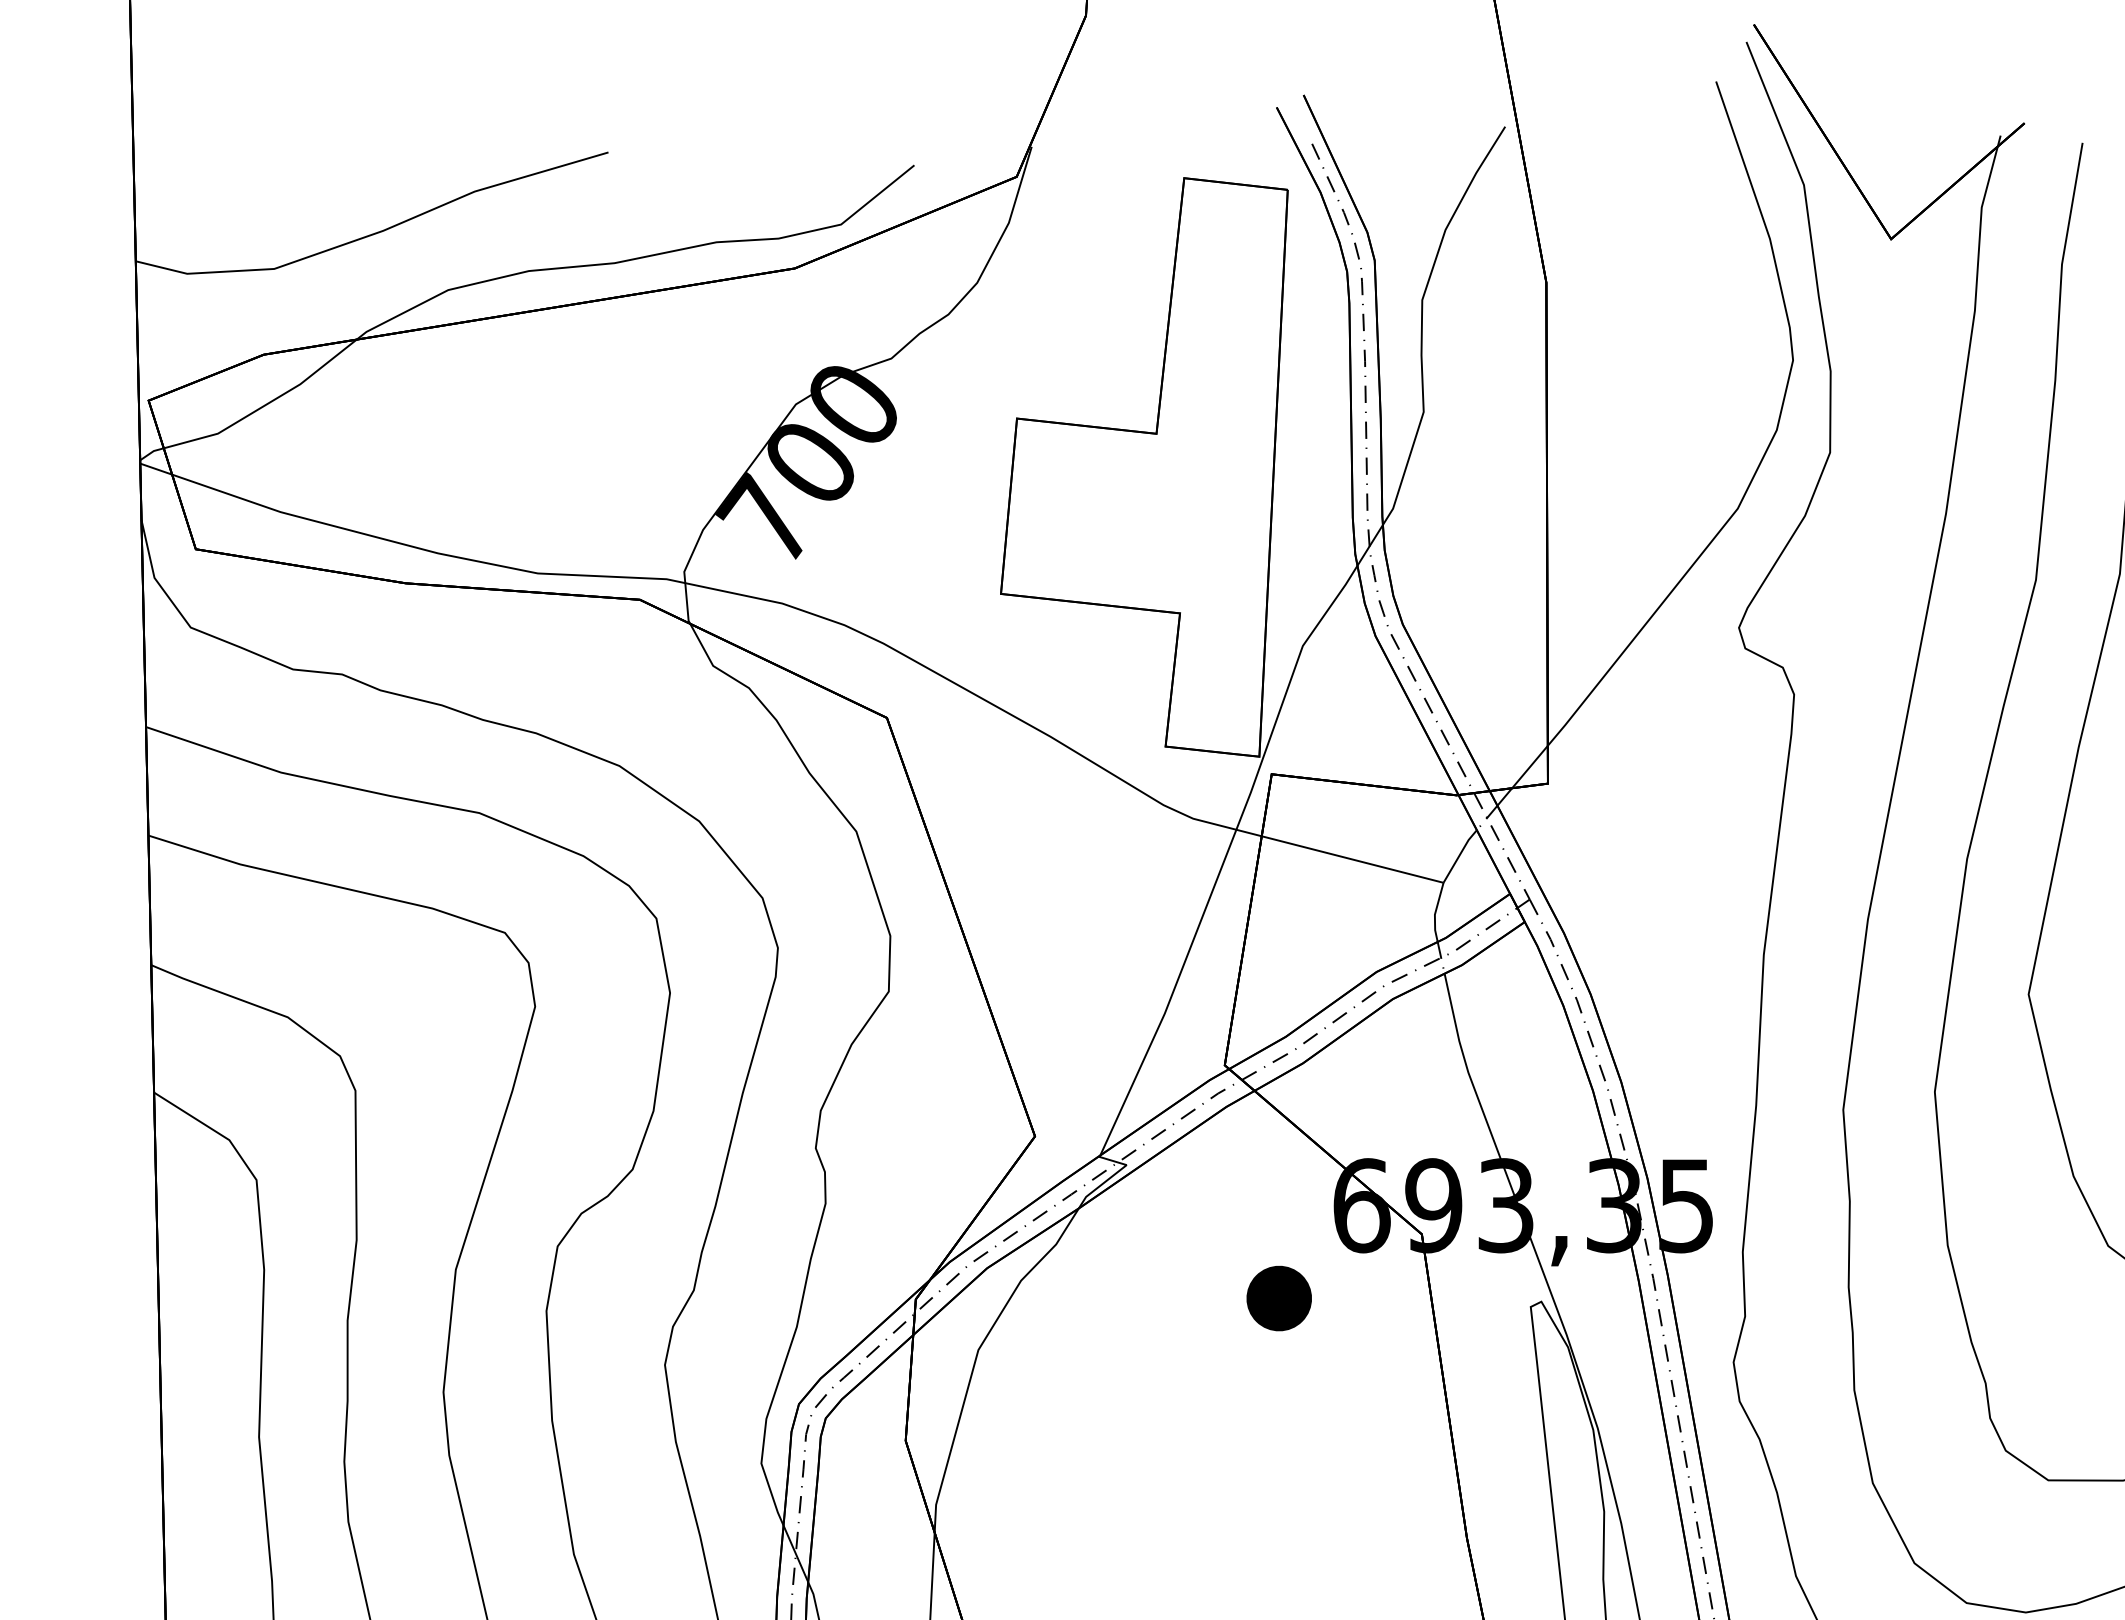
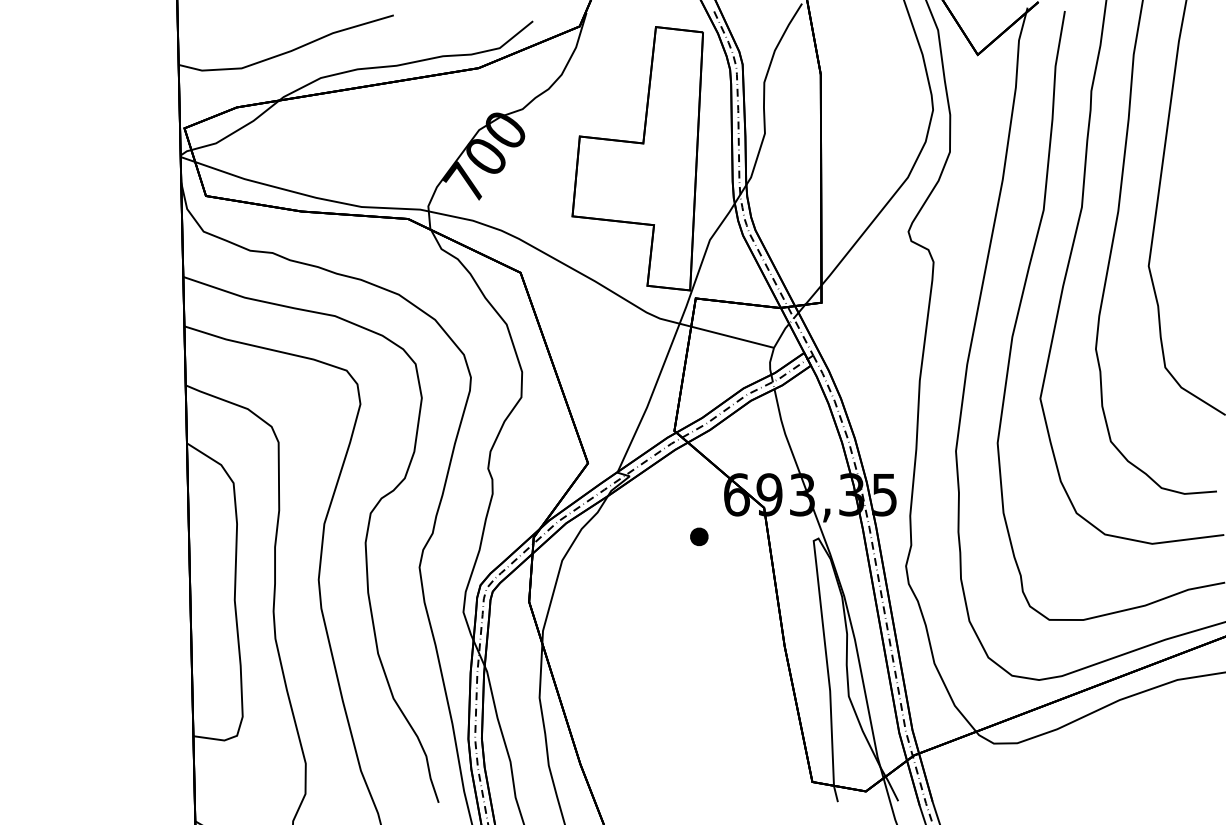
part: (1279, 1297) -> (699, 536), size x0.62

